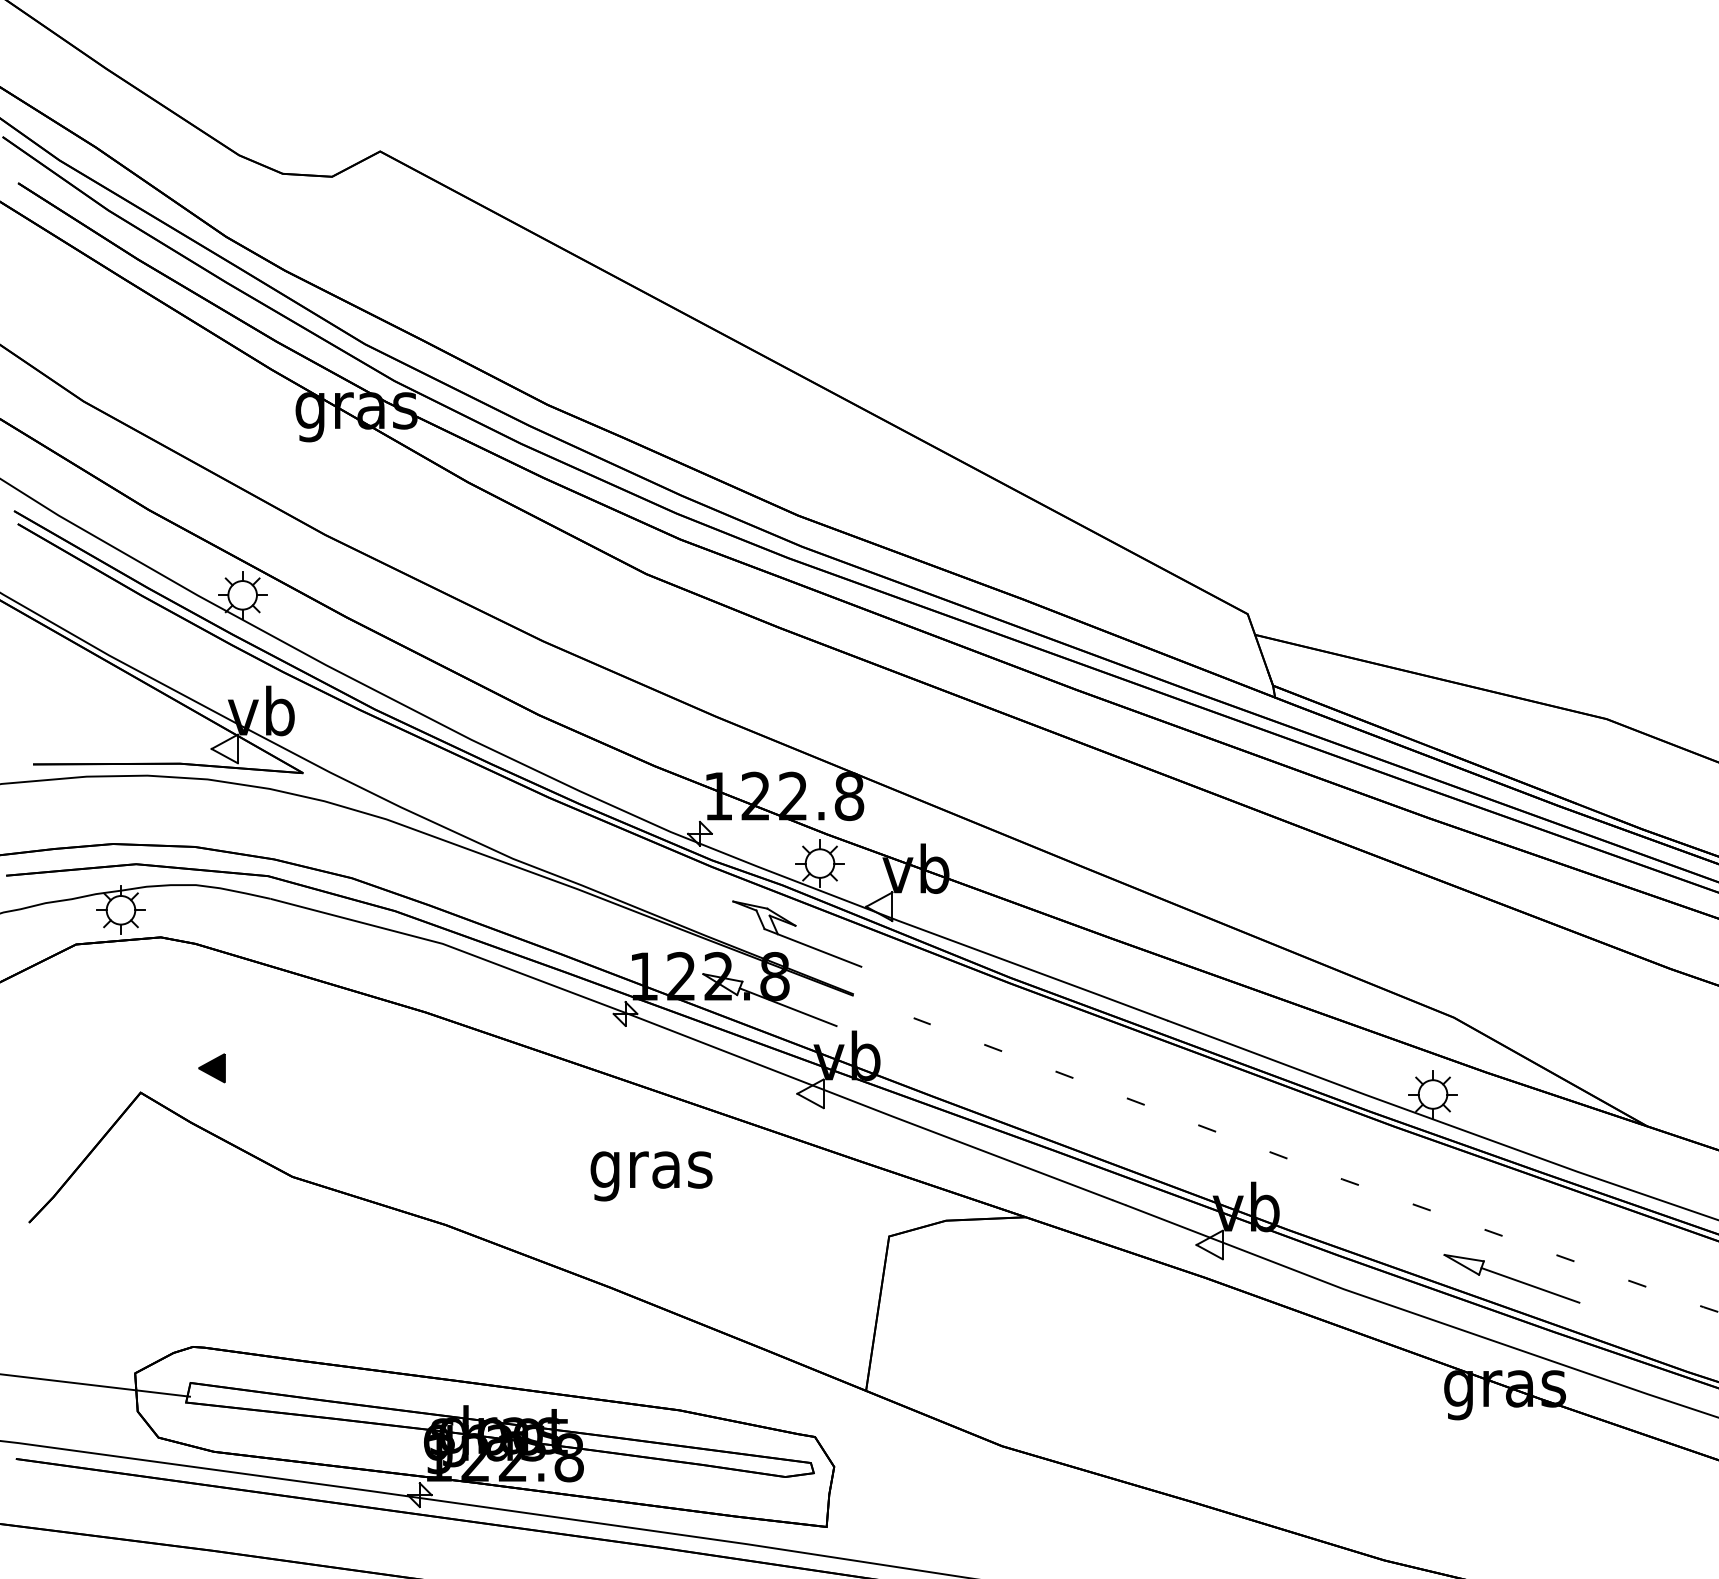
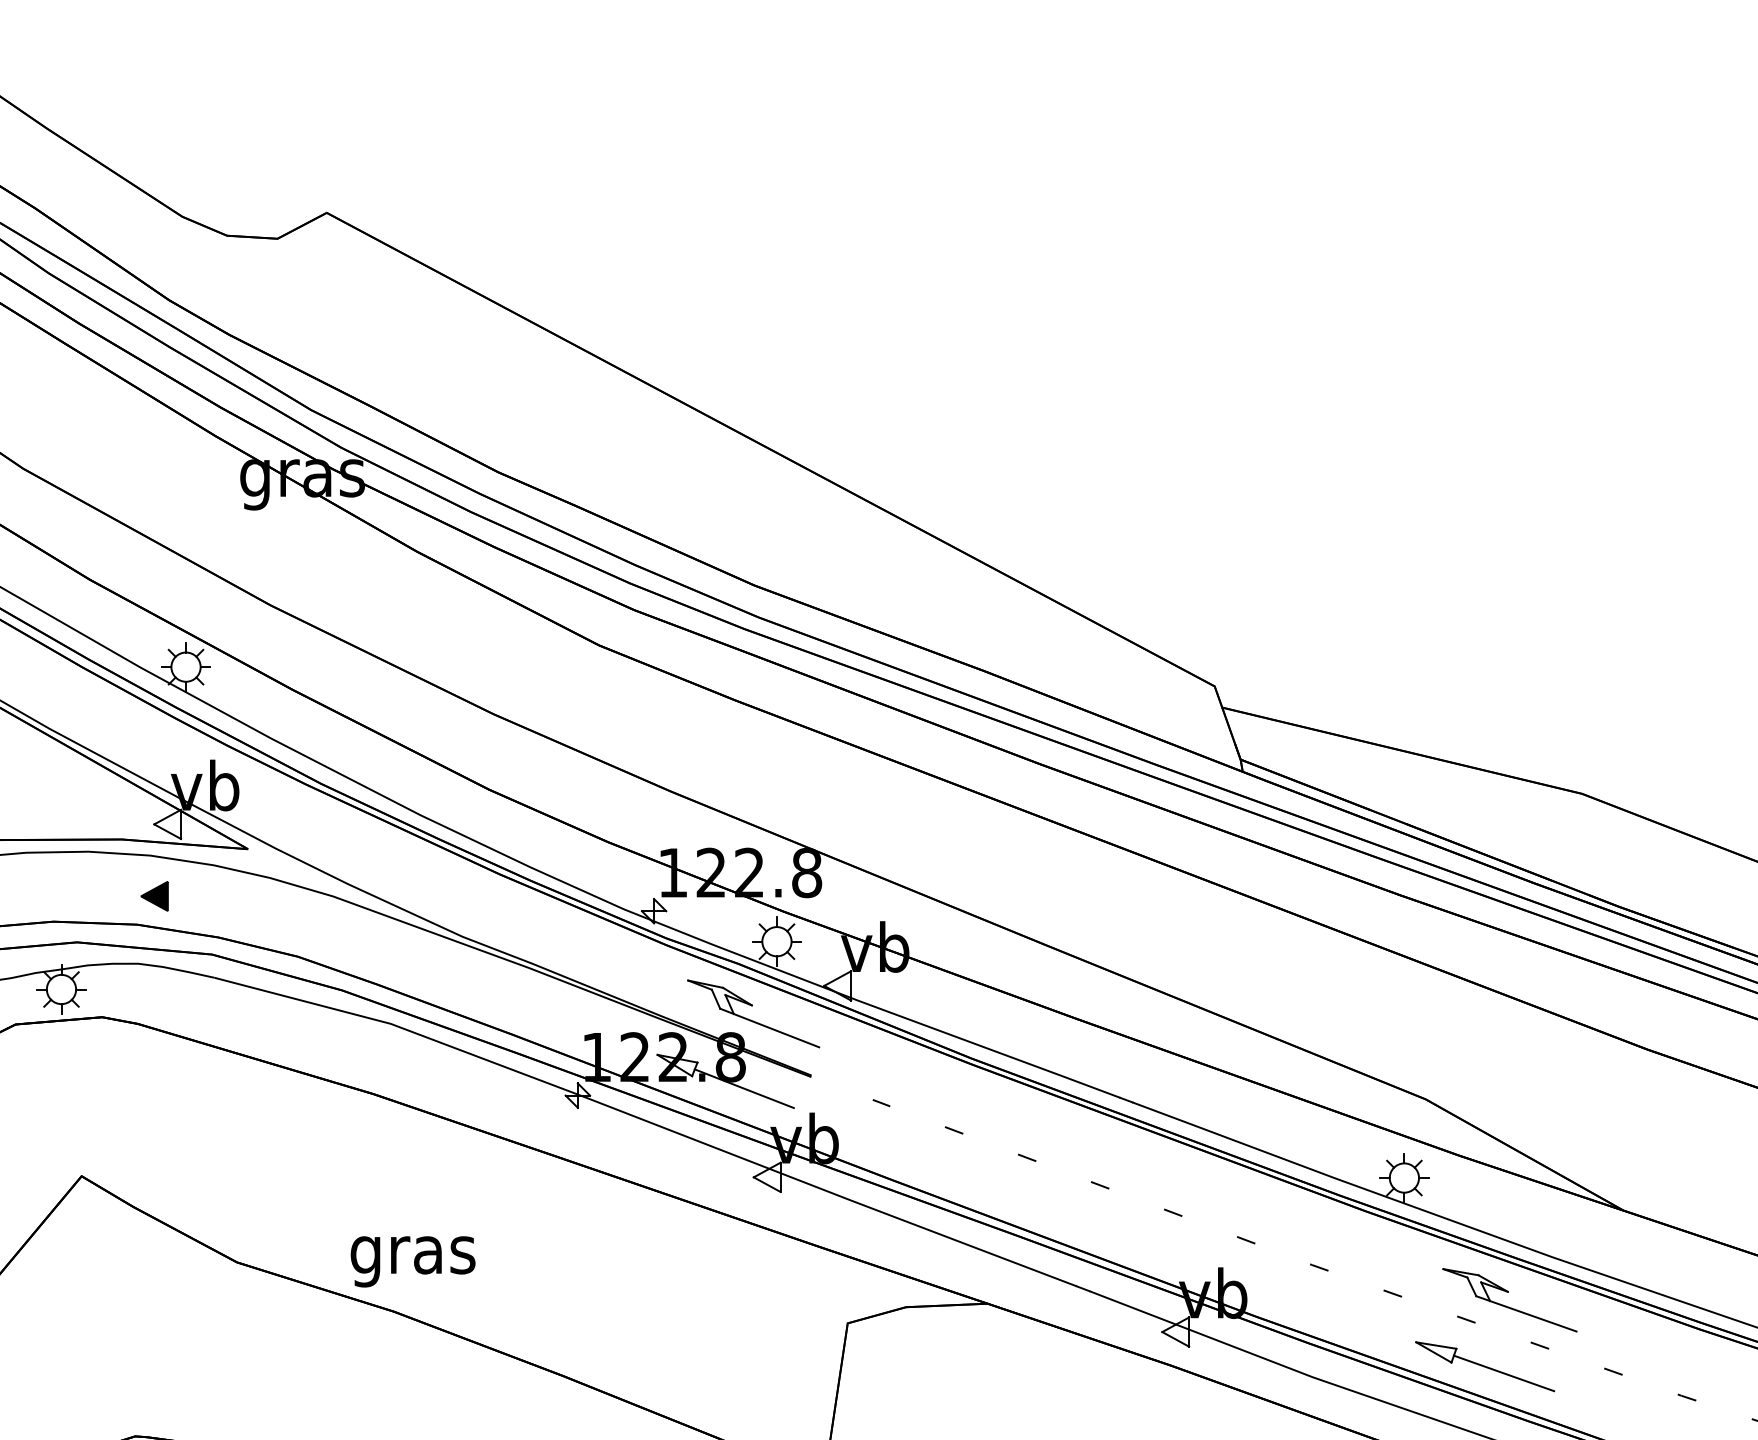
part: (211, 1068) -> (154, 896), moved
text: (651, 1176) -> (413, 1261), moved
part: (1533, 1219) -> (1507, 1305), added

